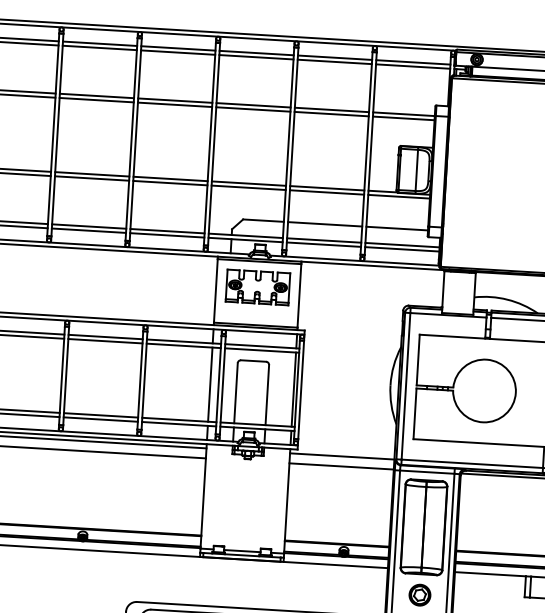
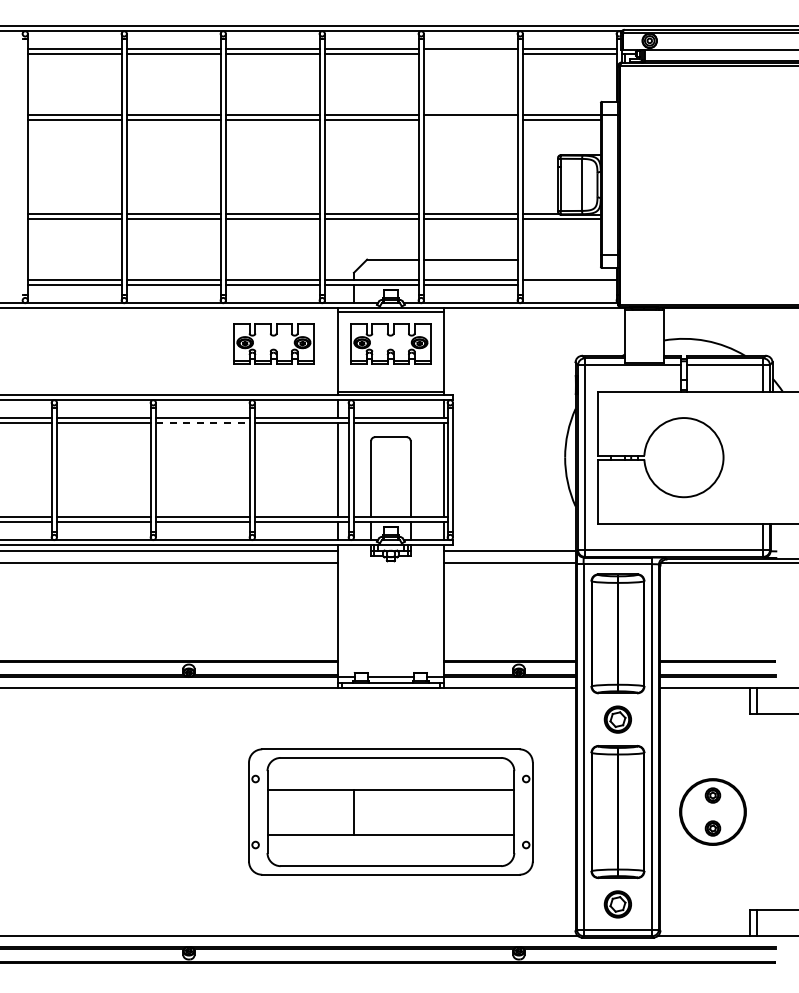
line: (334, 62) -> (470, 54), removed
line: (331, 114) -> (470, 120), removed
line: (396, 228) -> (561, 259), removed
line: (402, 249) -> (569, 285), removed
part: (165, 281) -> (273, 343), added
line: (105, 341) -> (202, 423), solid -> dashed

